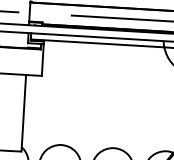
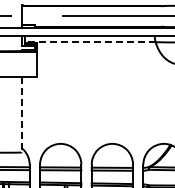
line: (97, 43) -> (90, 42), solid -> dashed
line: (23, 112) -> (21, 114), solid -> dashed

